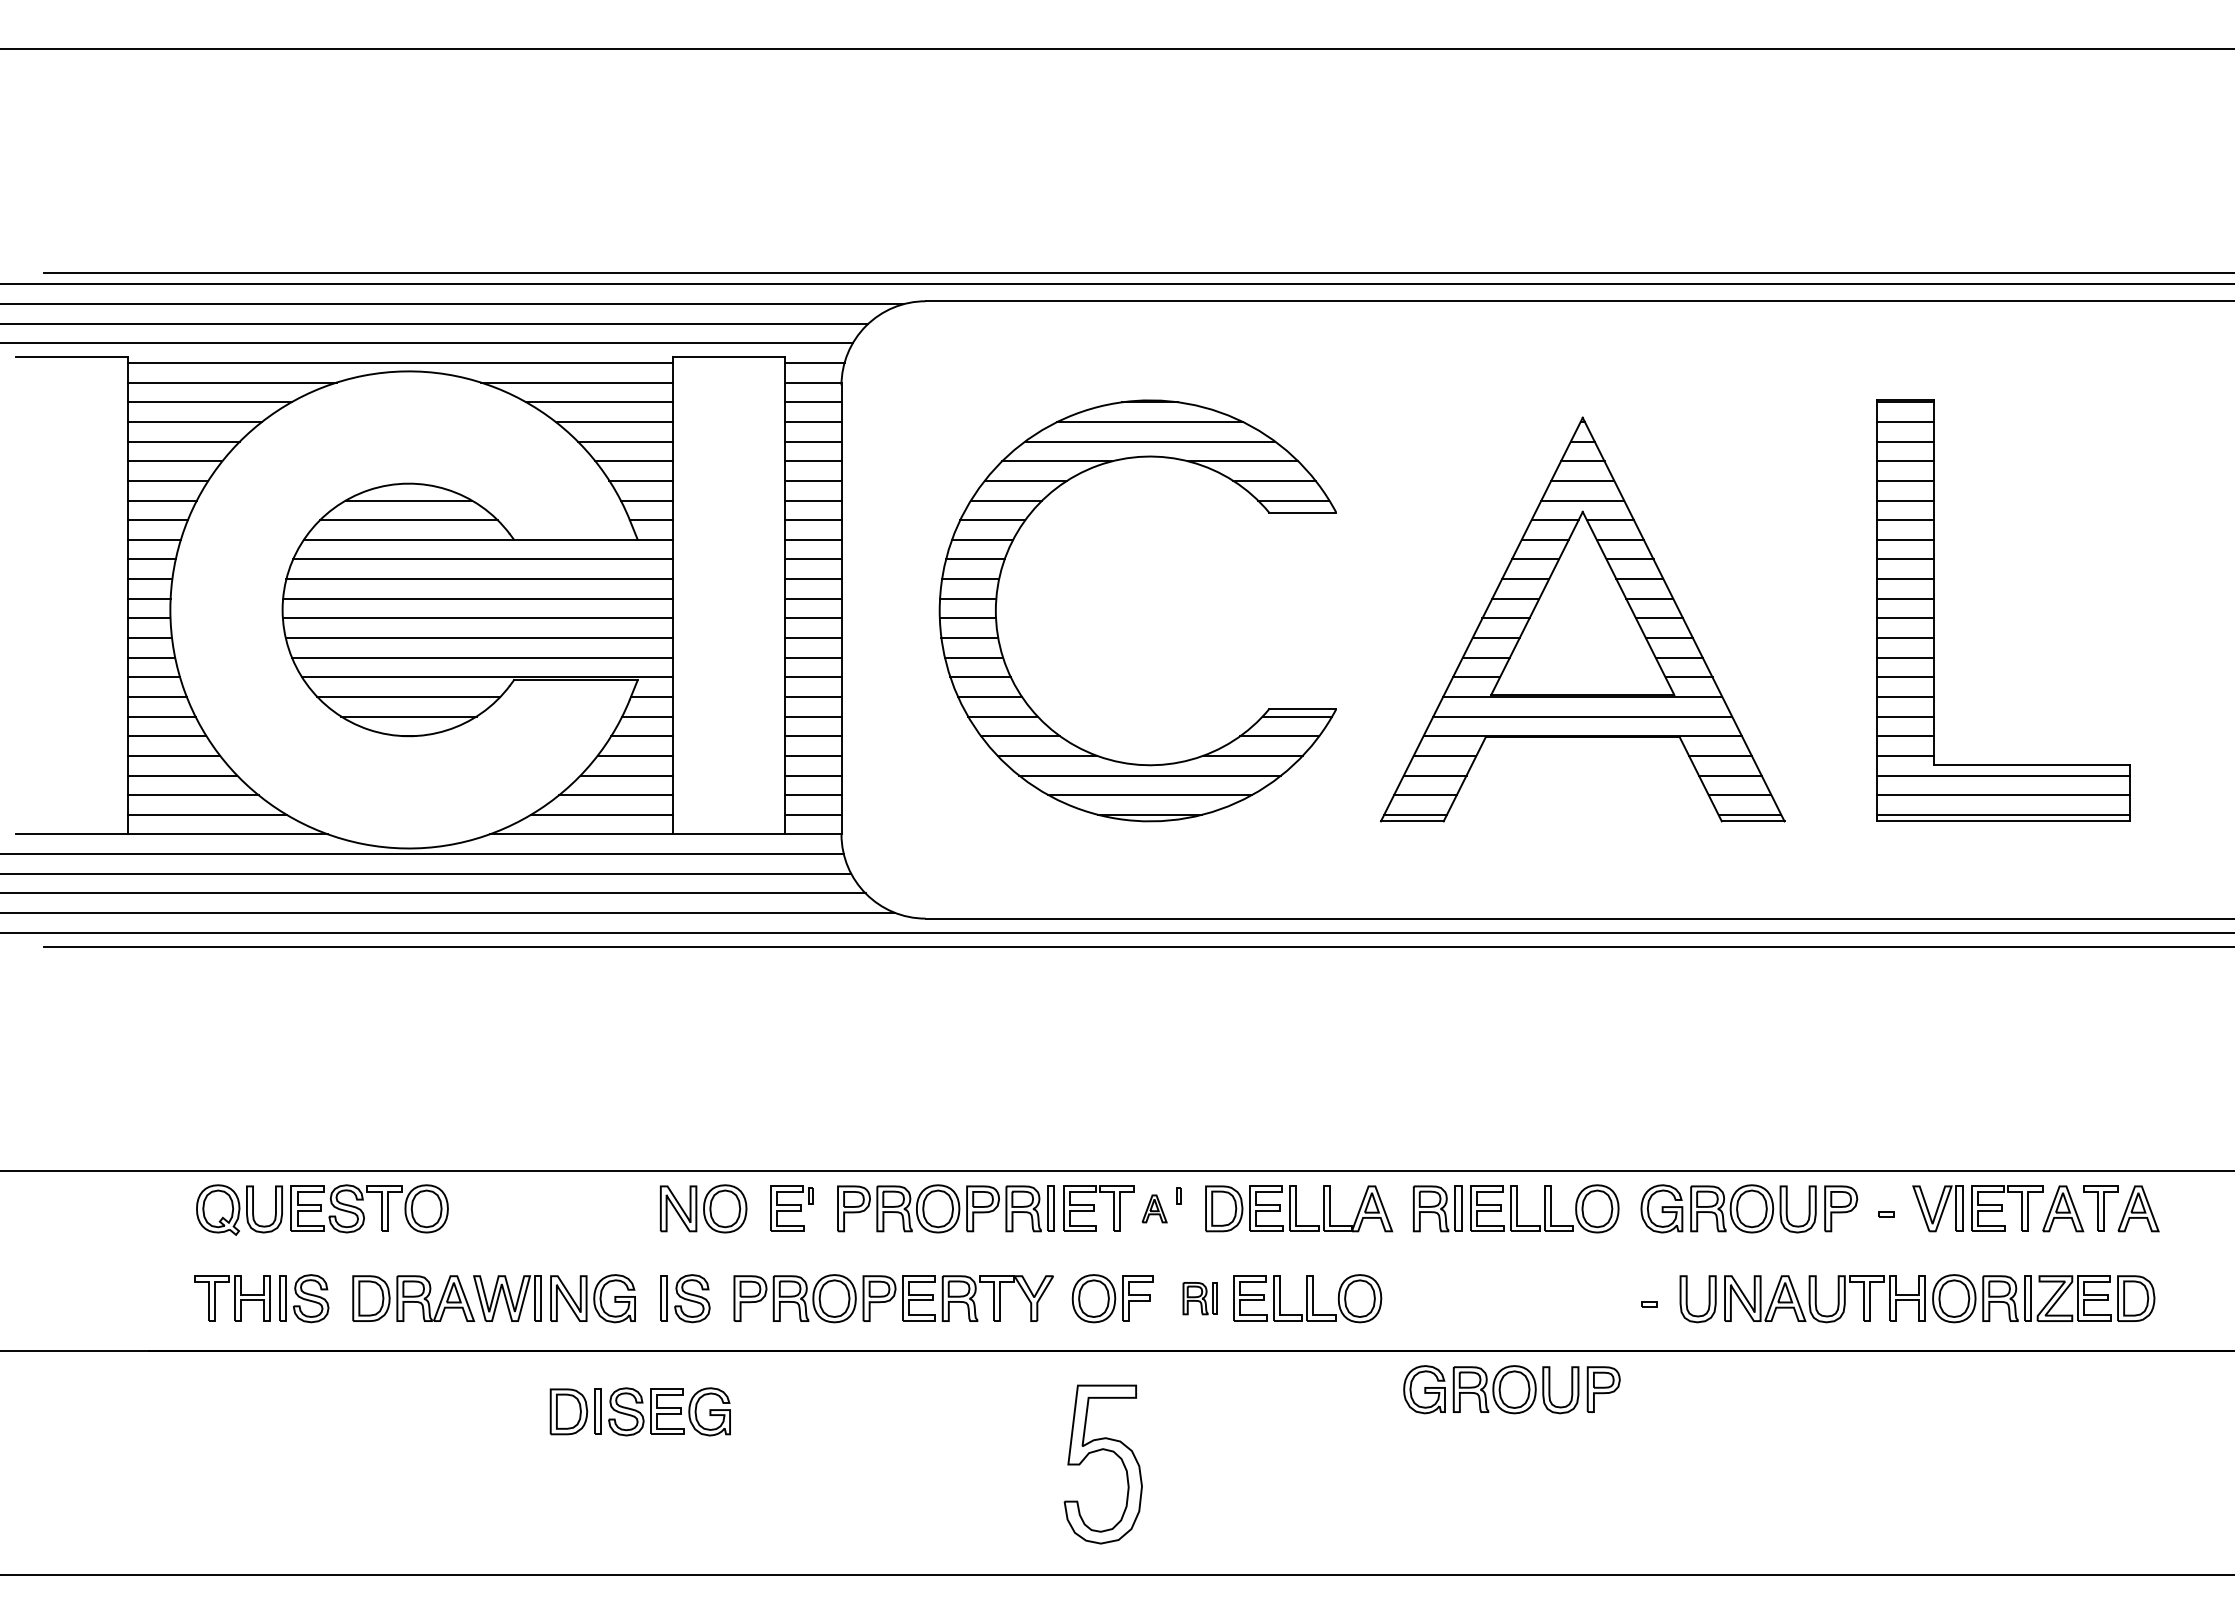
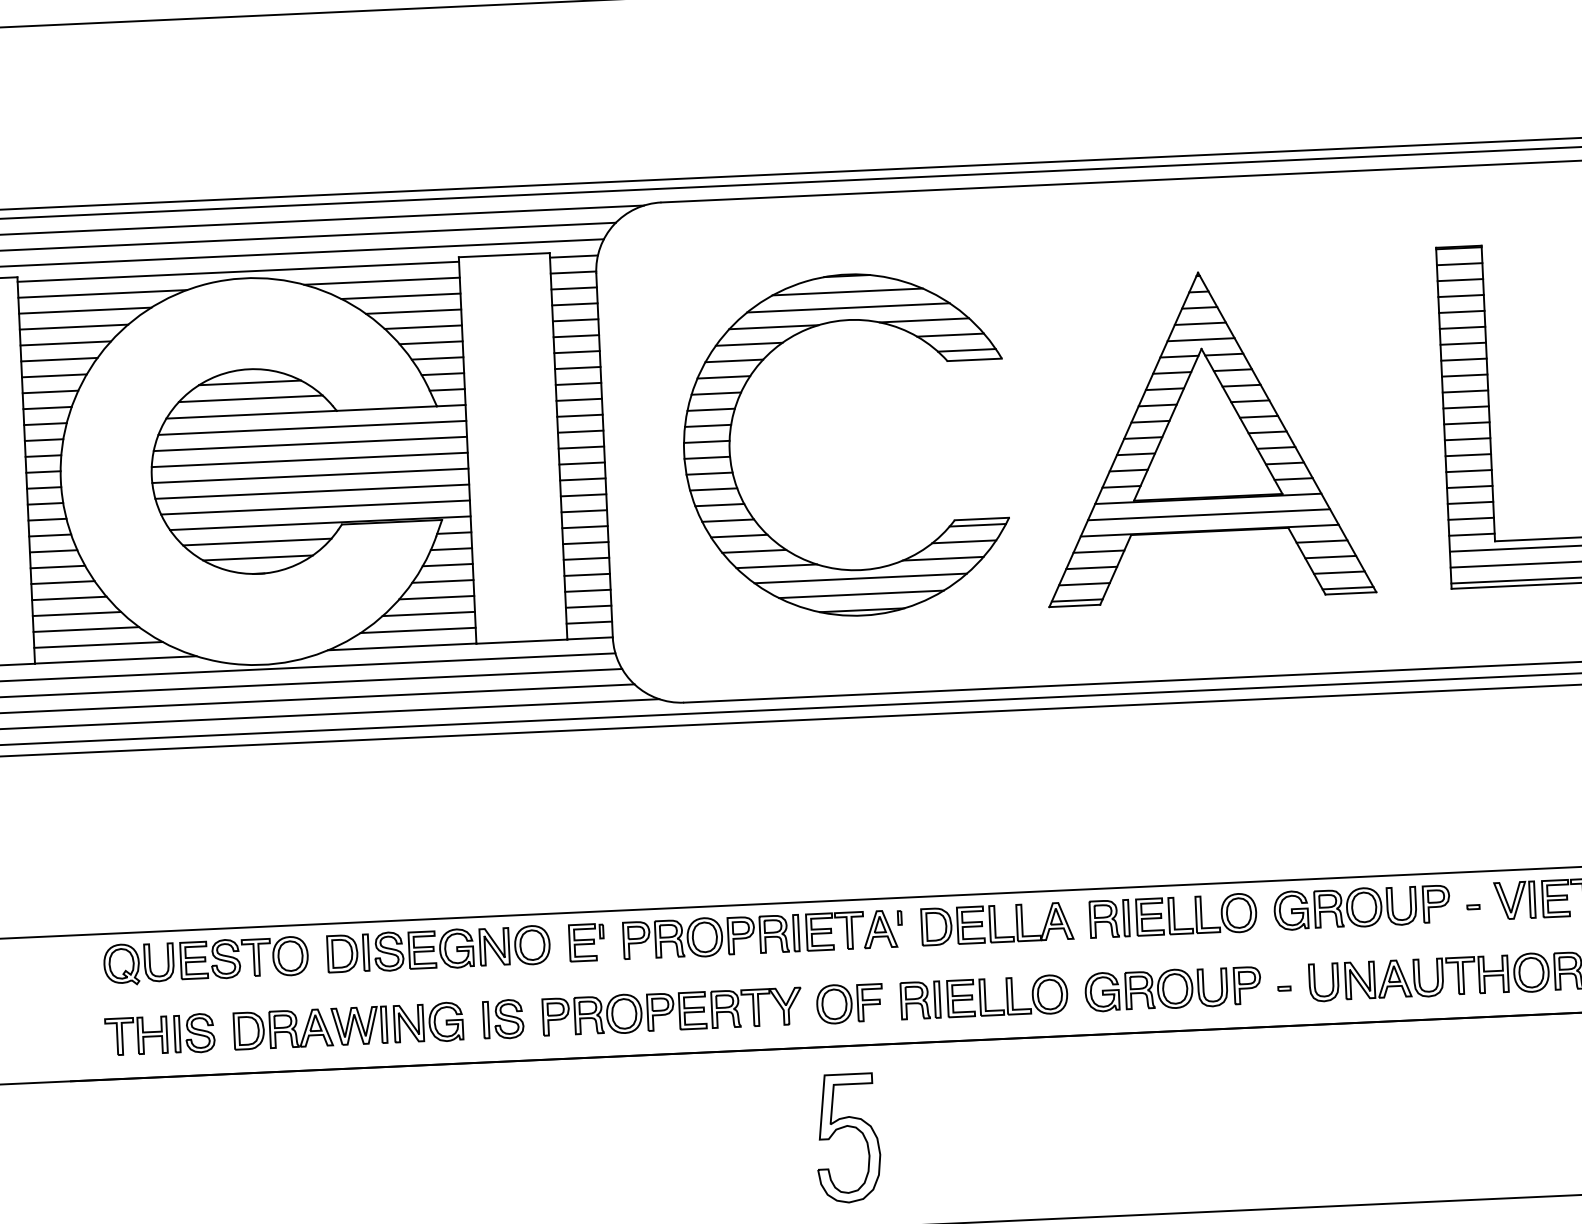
part: (1154, 1208) -> (880, 929), size x1.67
part: (1199, 1298) -> (919, 1000), size x1.43
part: (1511, 1389) -> (1172, 988), moved
part: (639, 1411) -> (399, 950), moved

